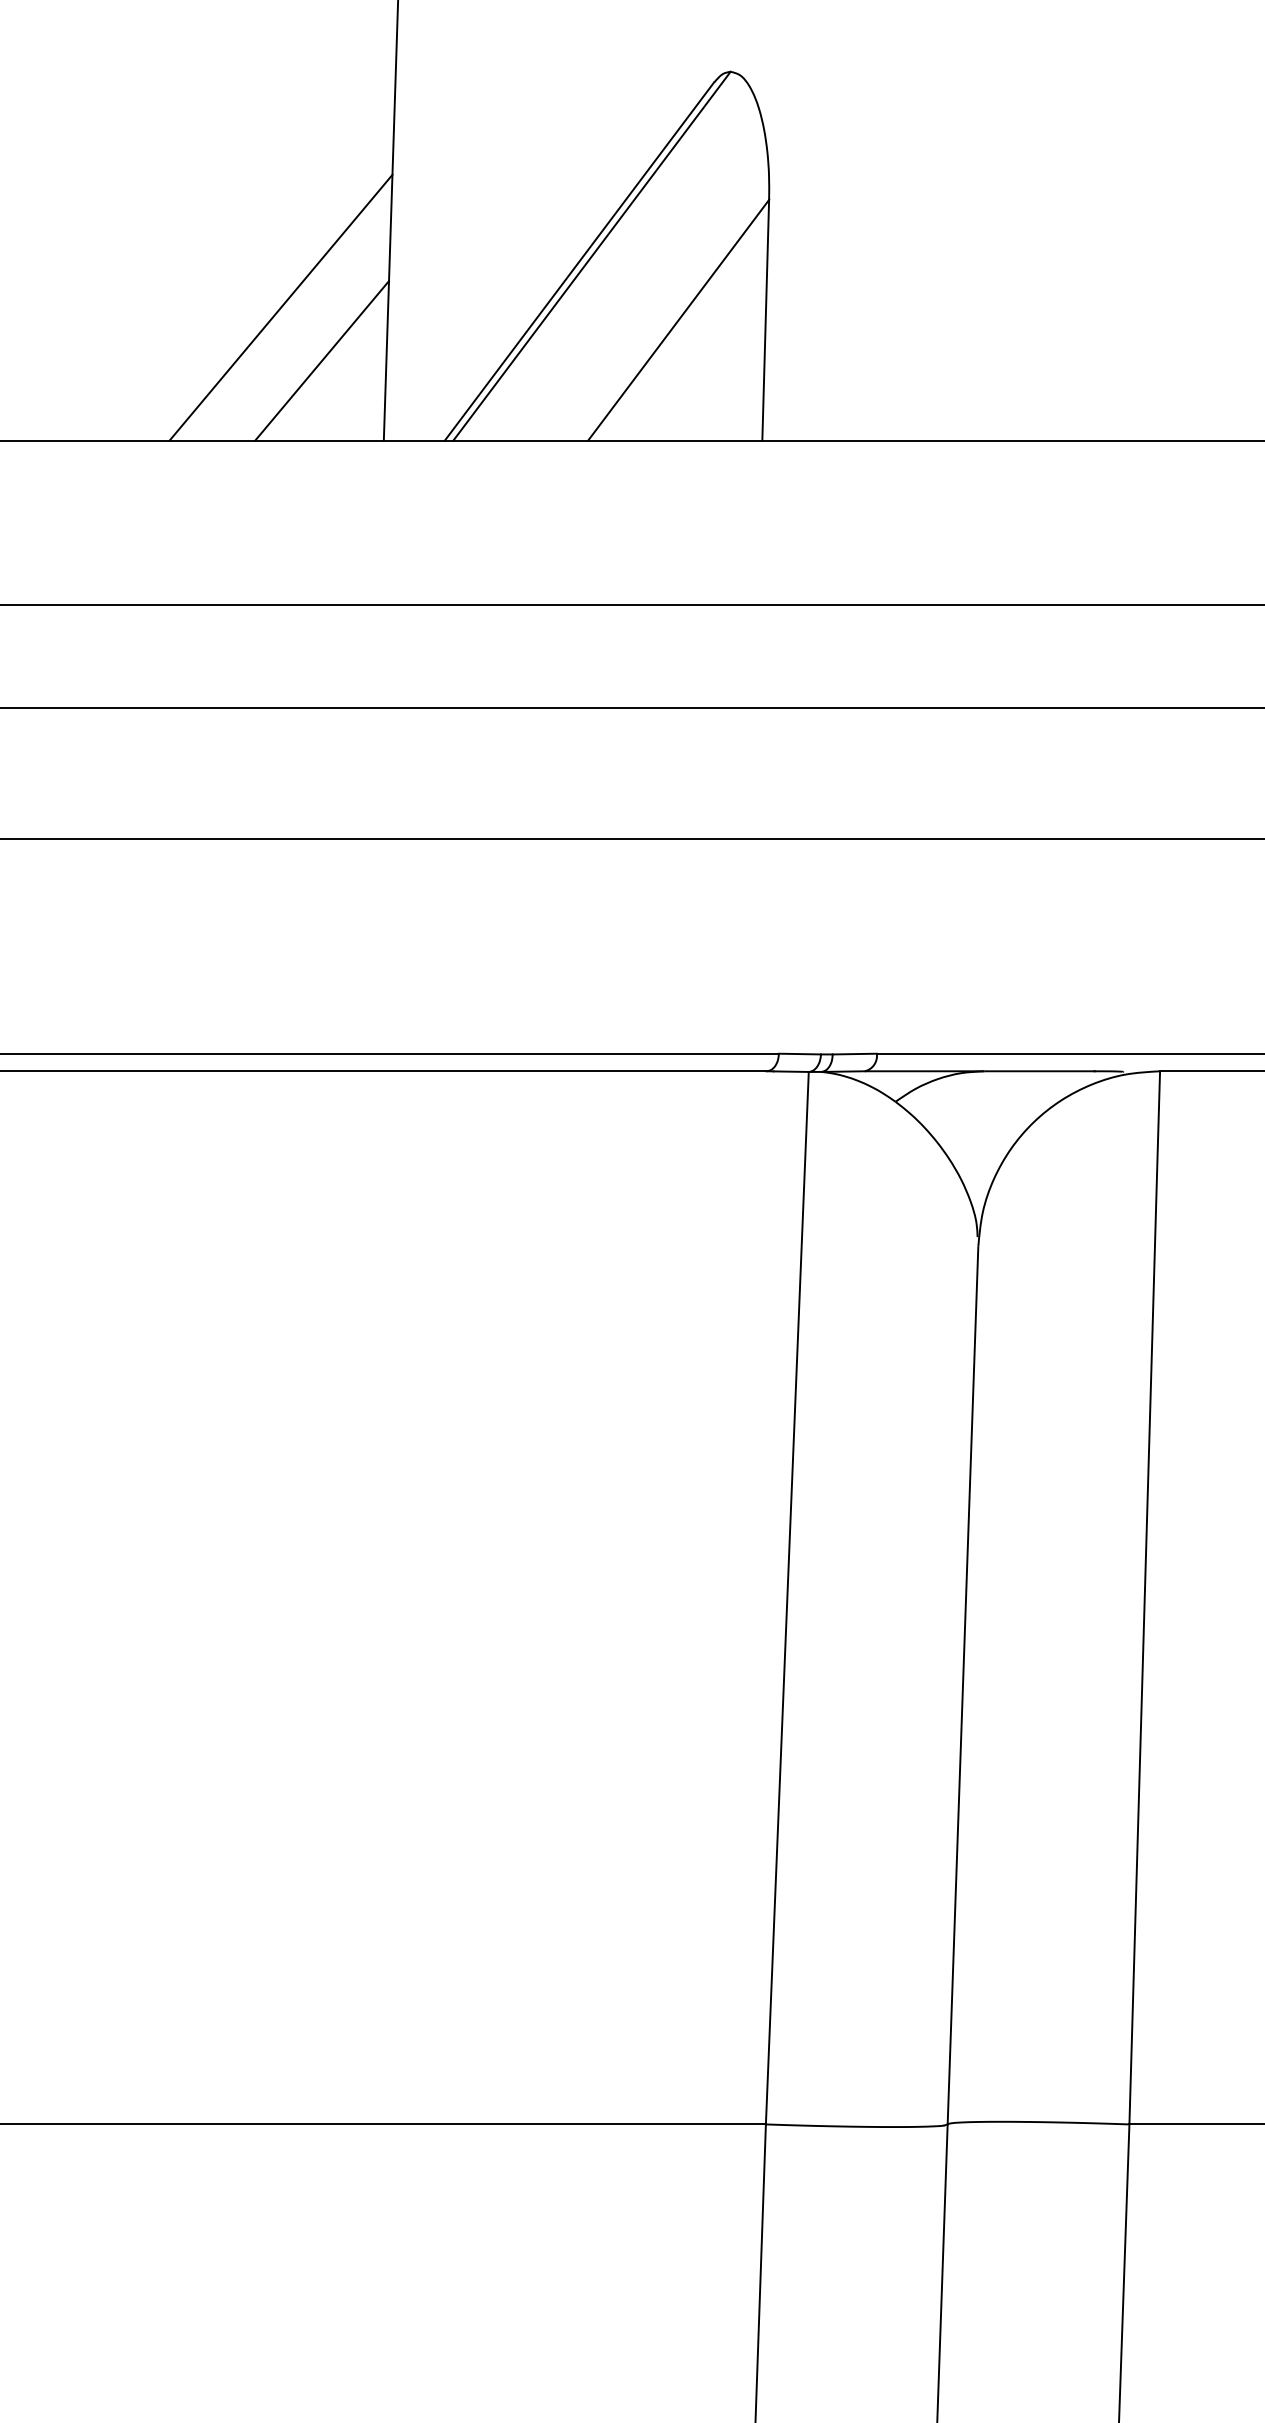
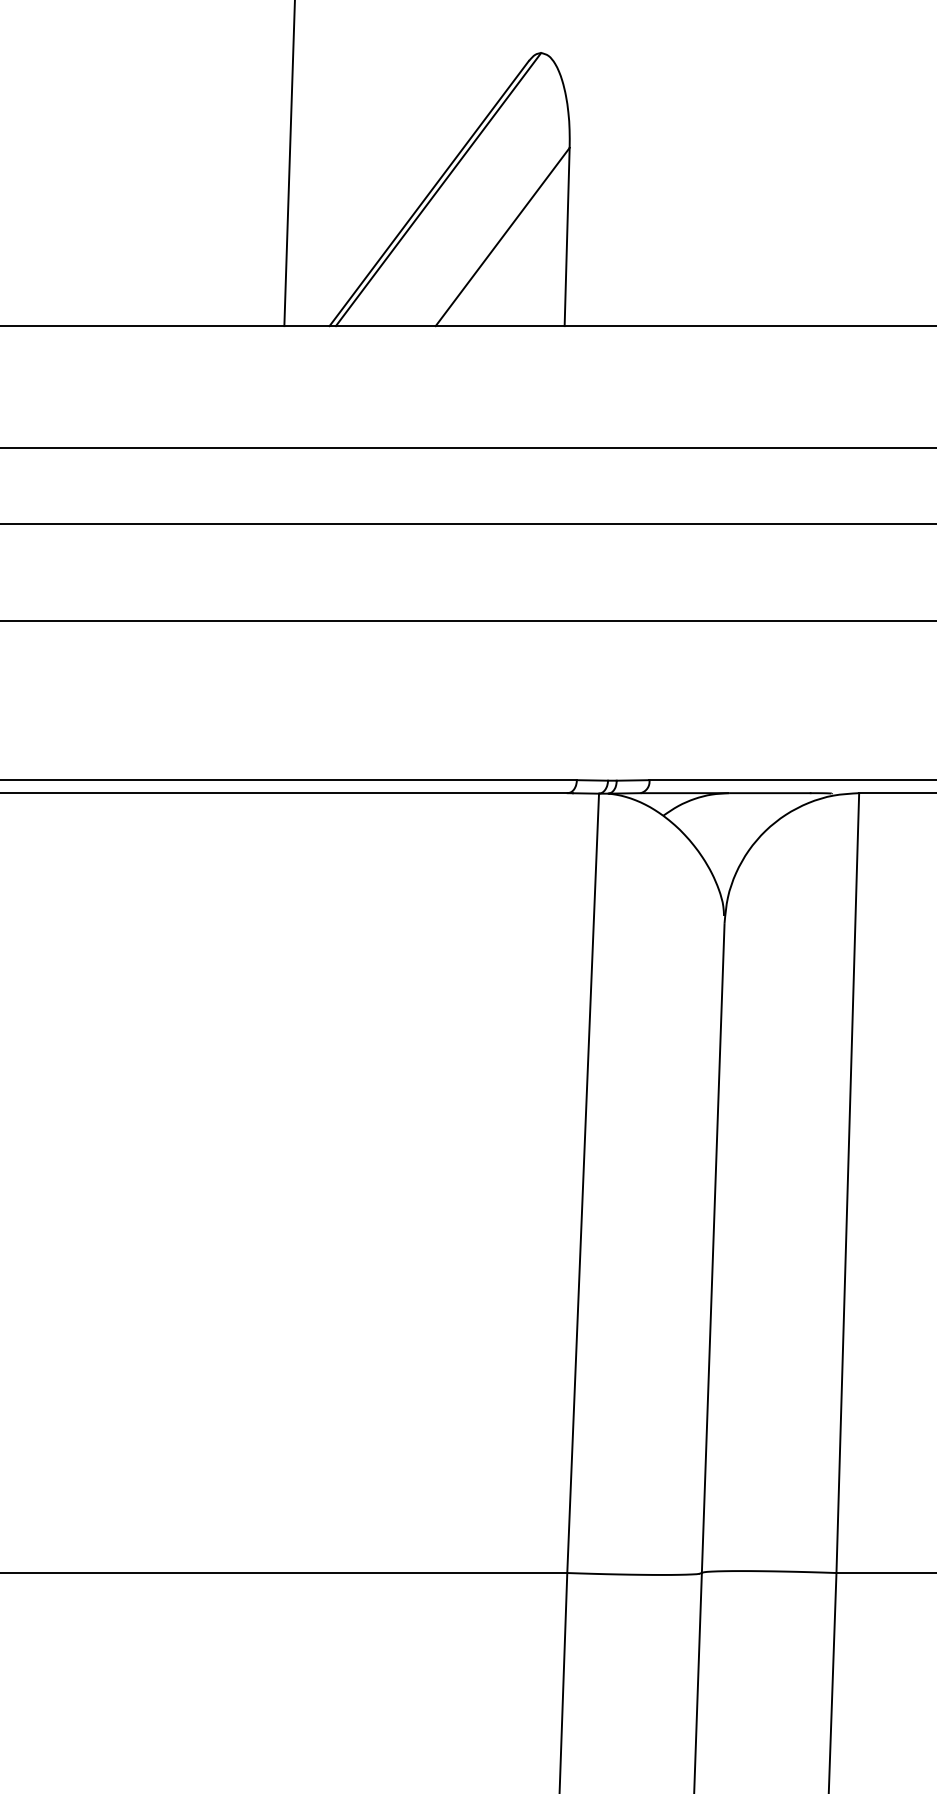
line: (280, 307) -> (207, 227), removed
line: (322, 360) -> (238, 266), removed

